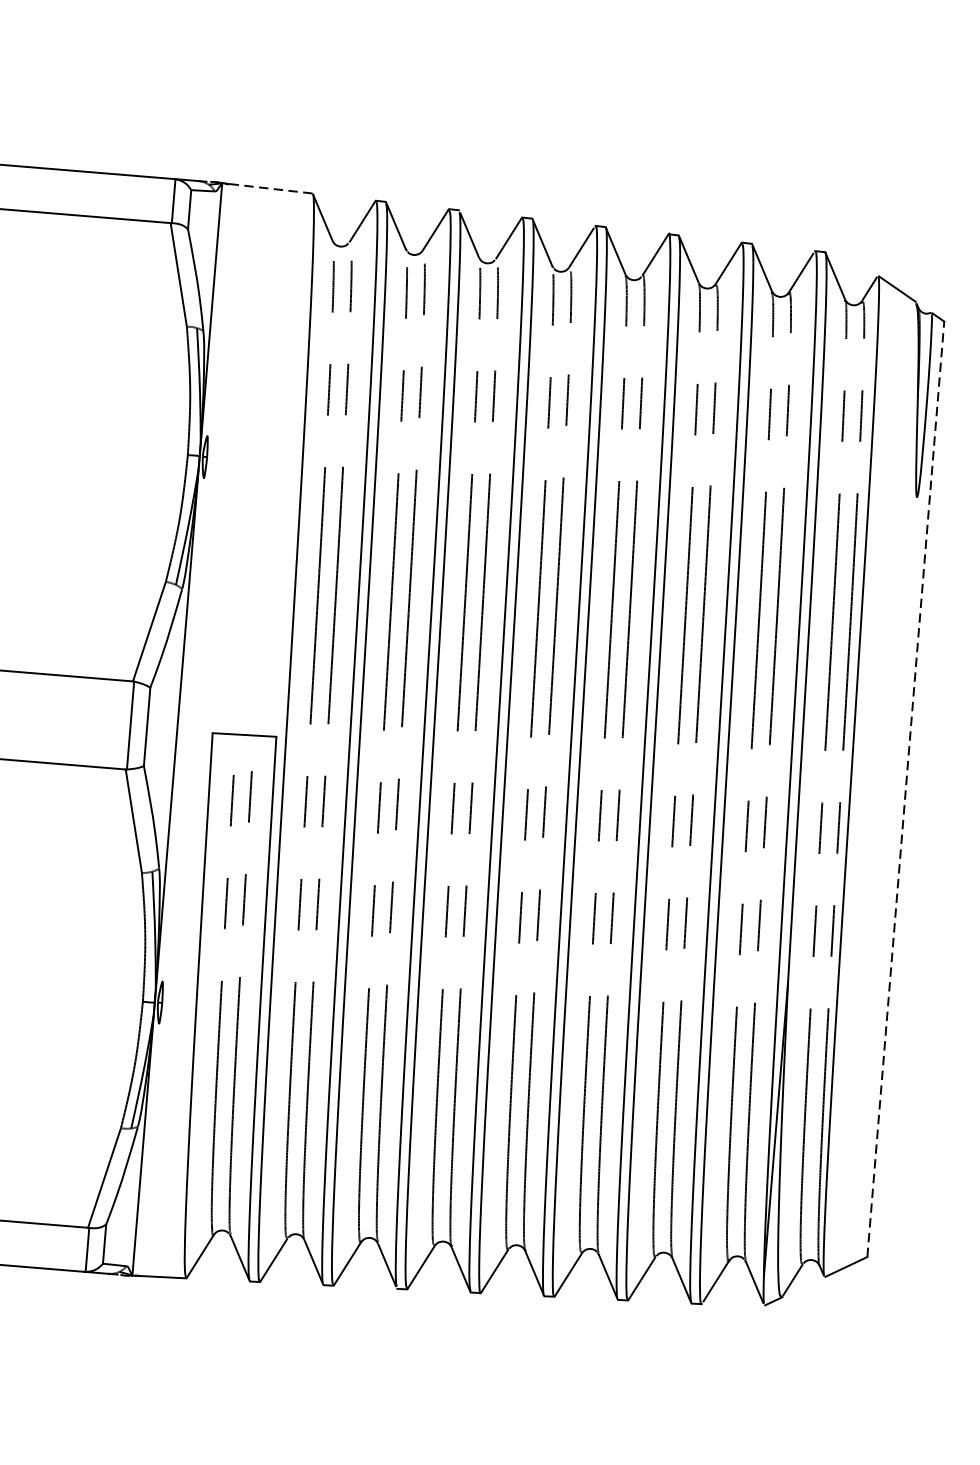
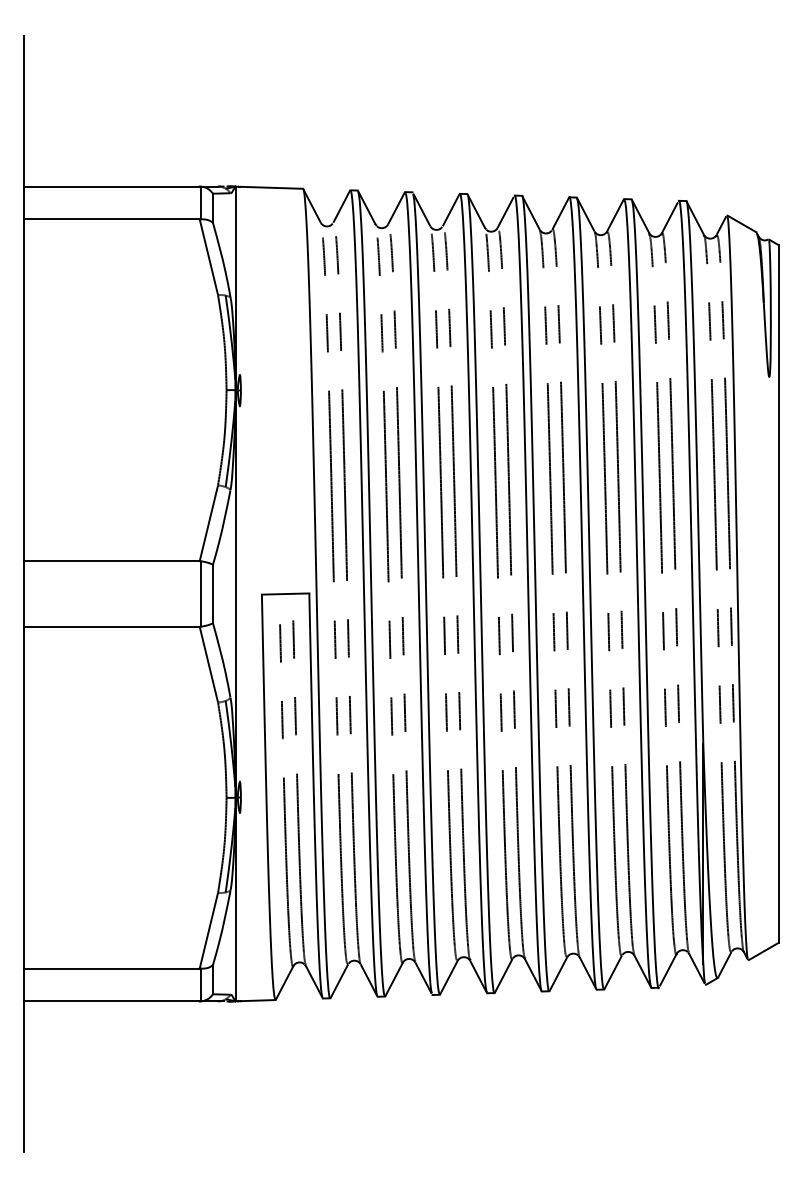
line: (270, 188) -> (271, 187), dashed -> solid
line: (905, 789) -> (778, 594), dashed -> solid

